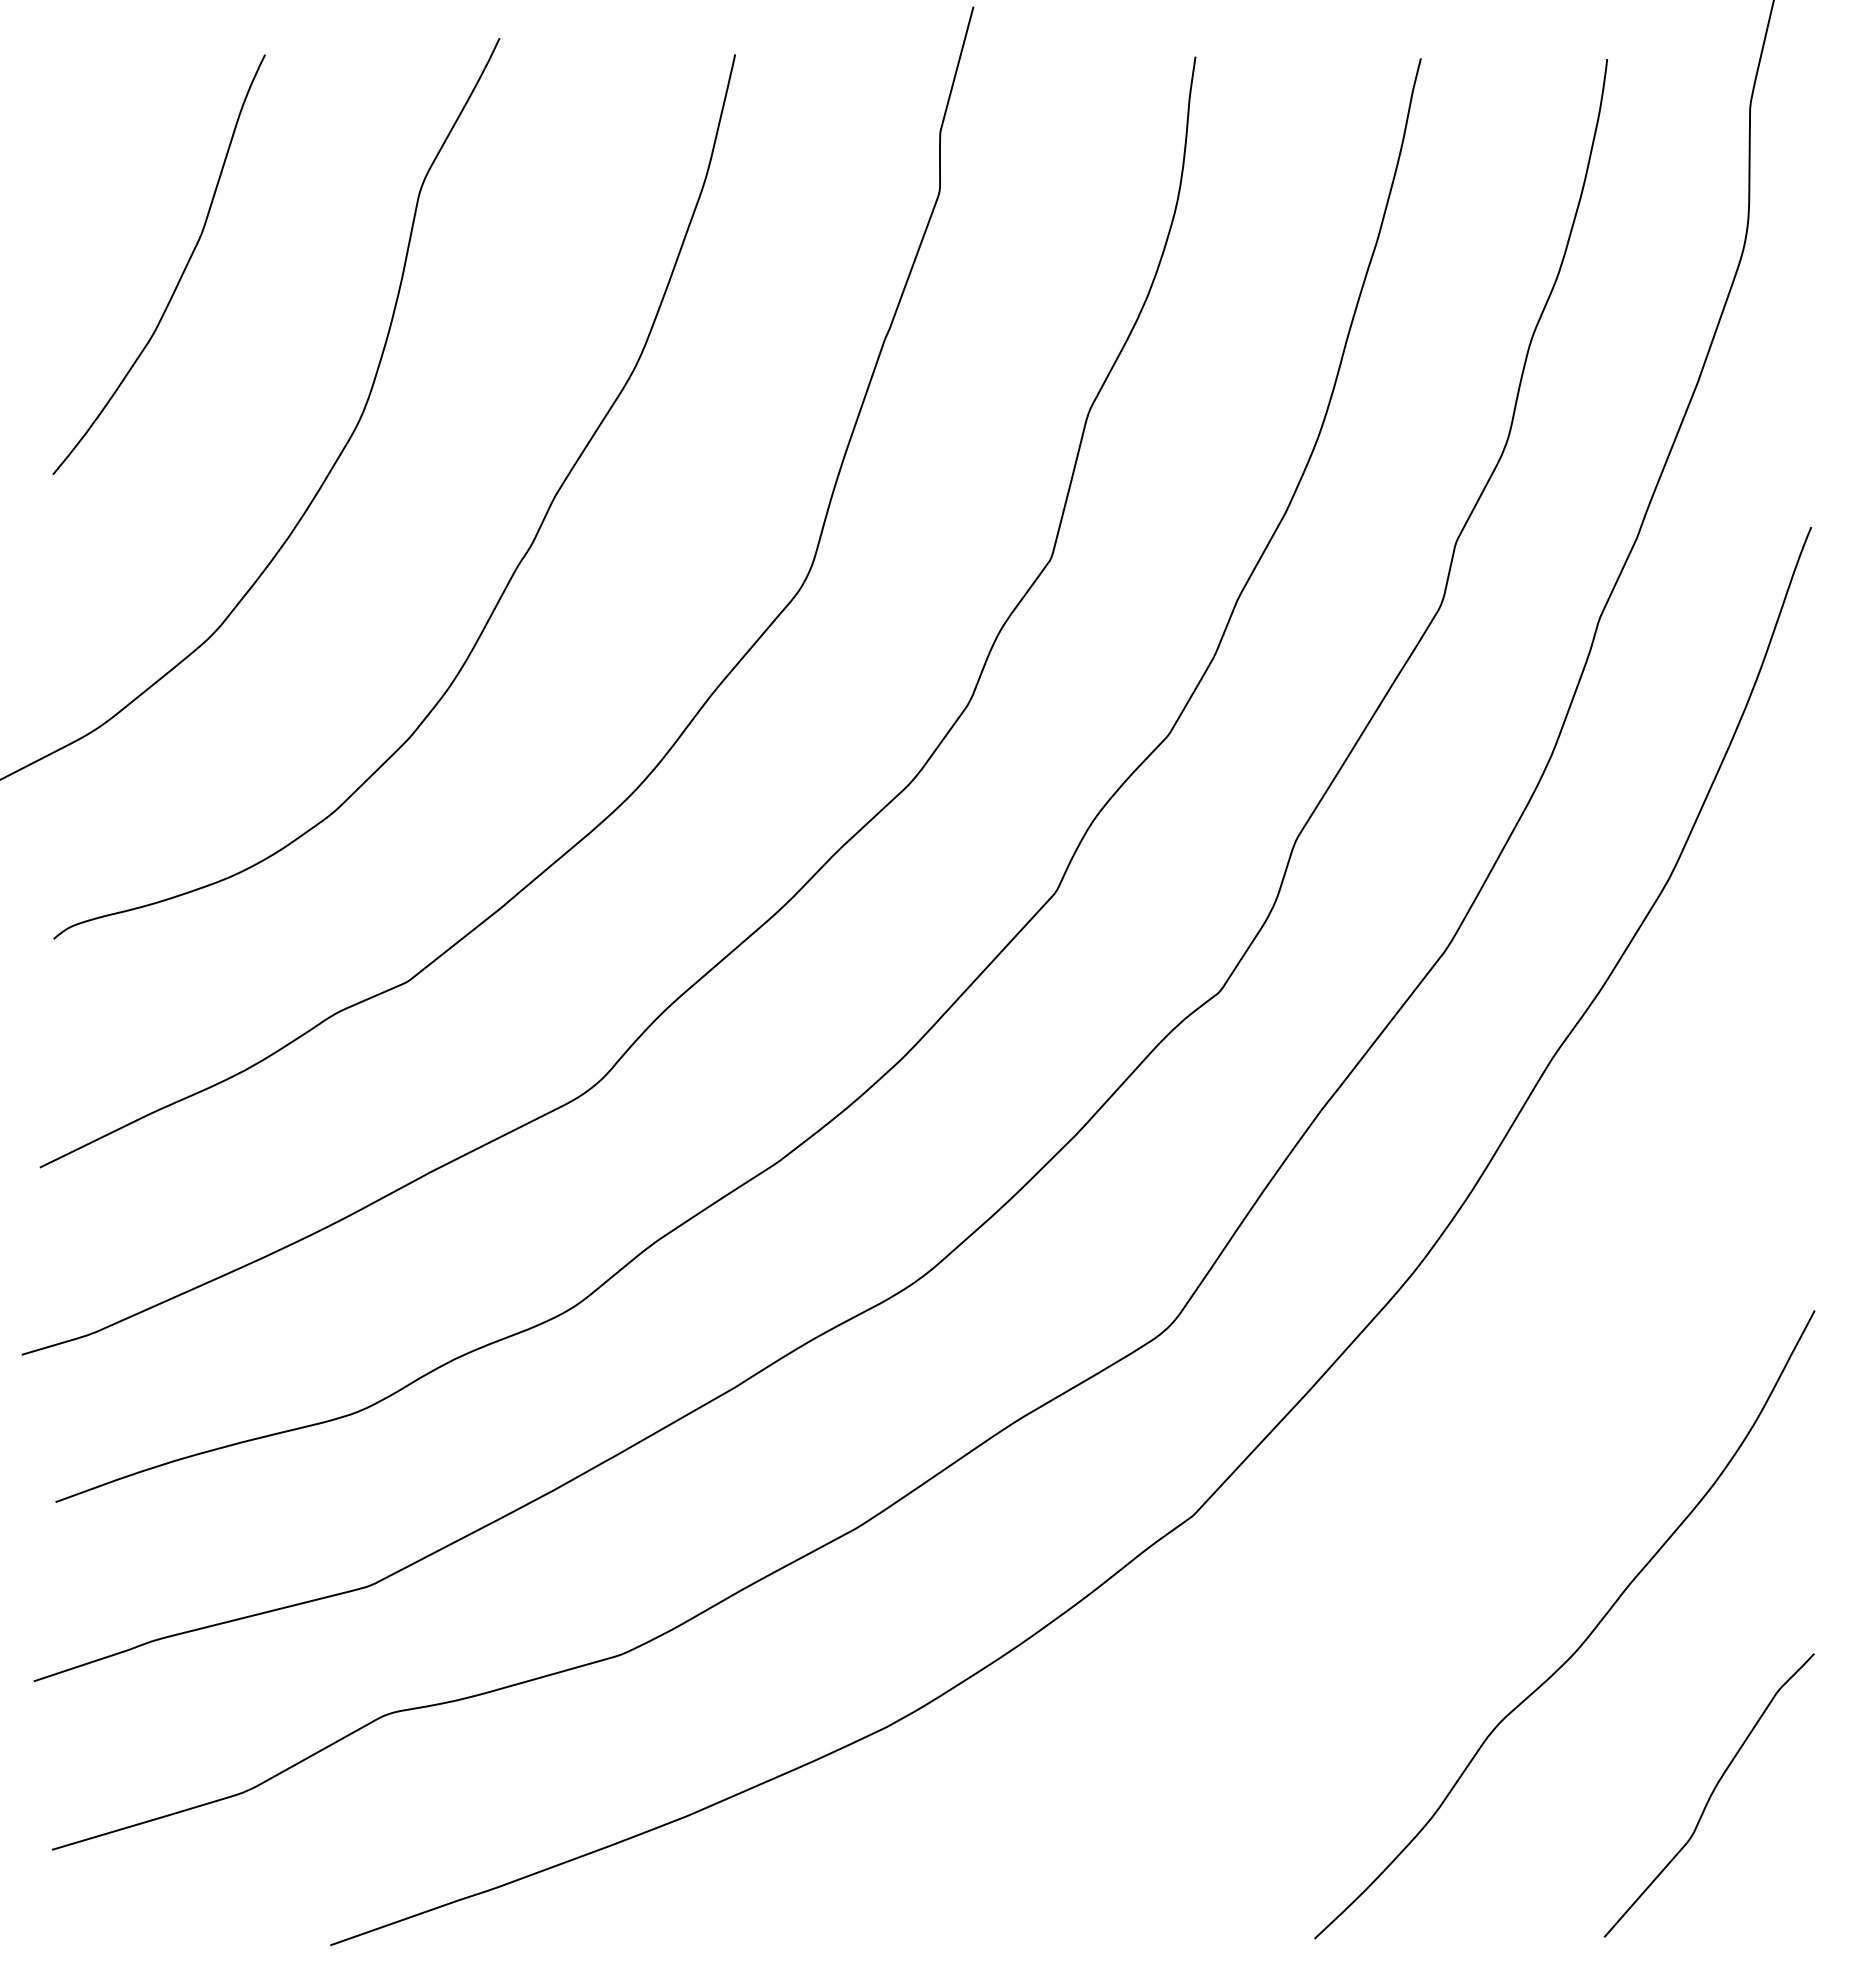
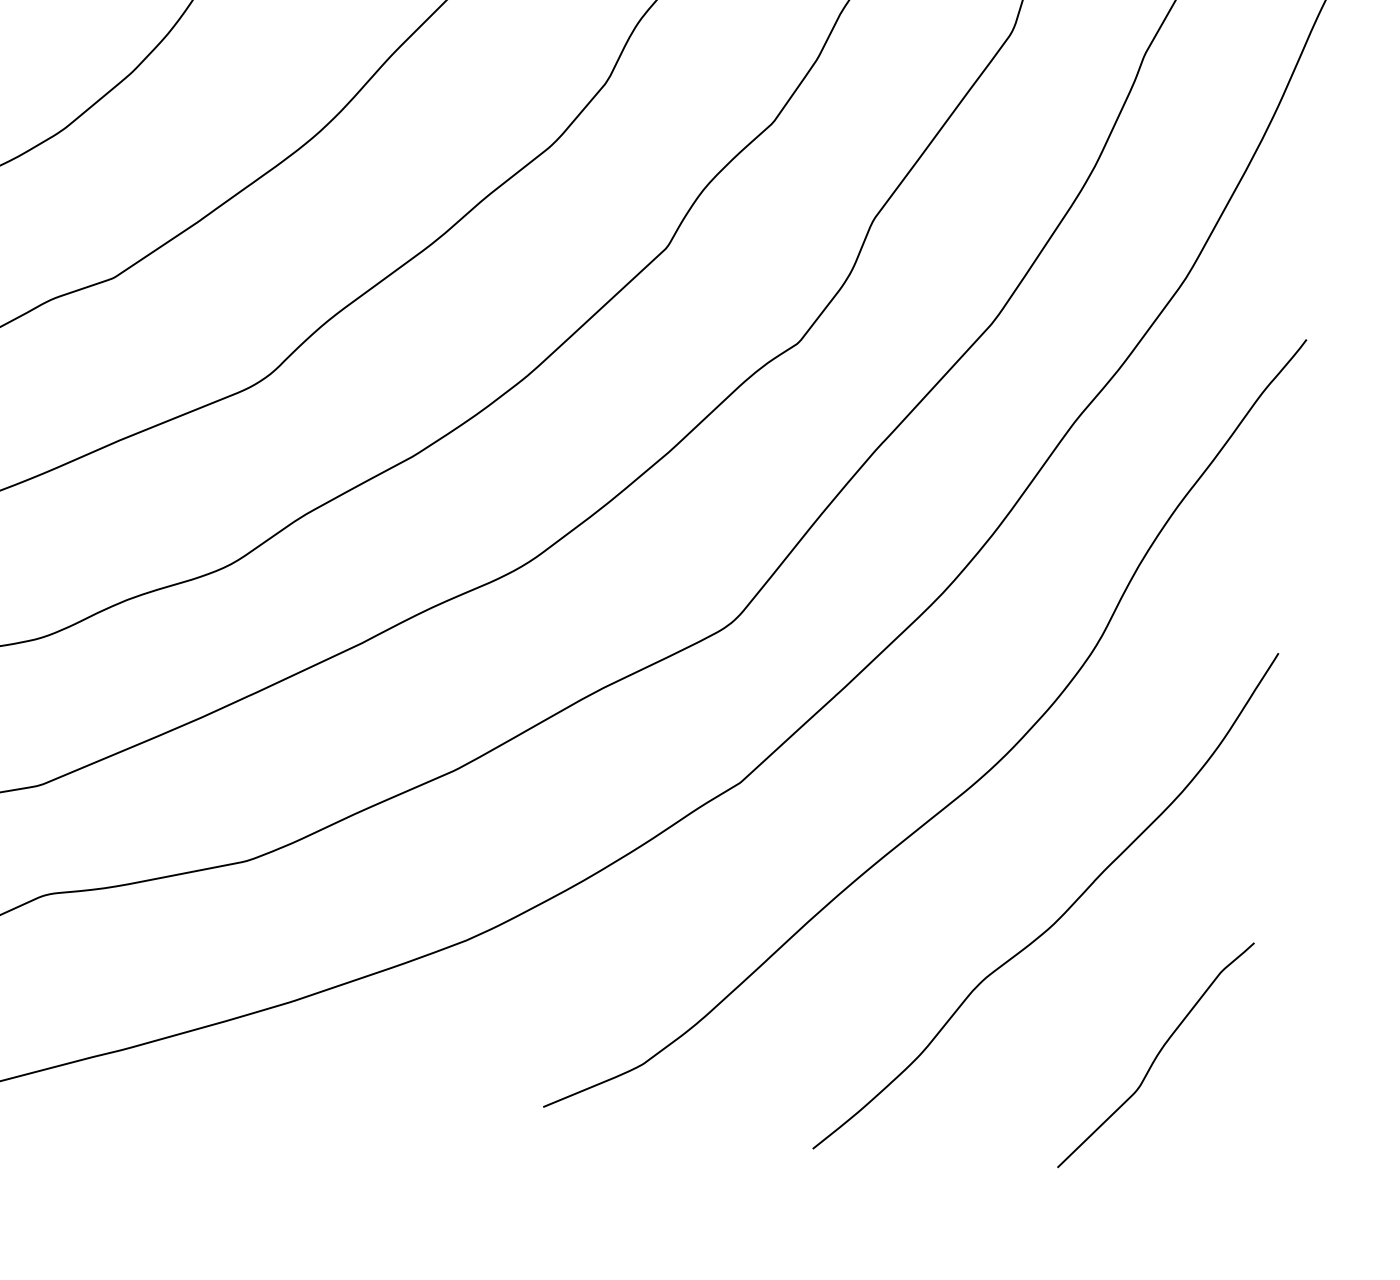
curve: (1476, 1484) -> (981, 776), added

